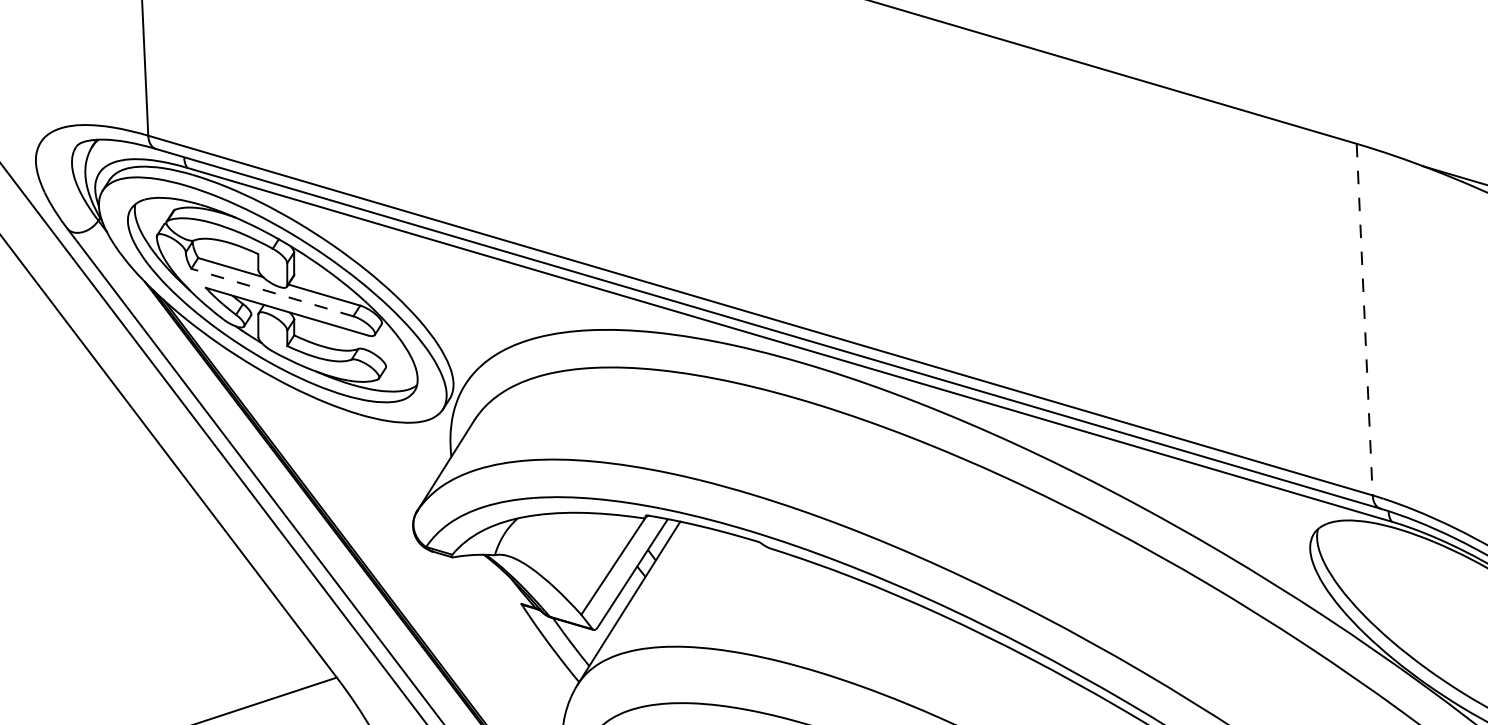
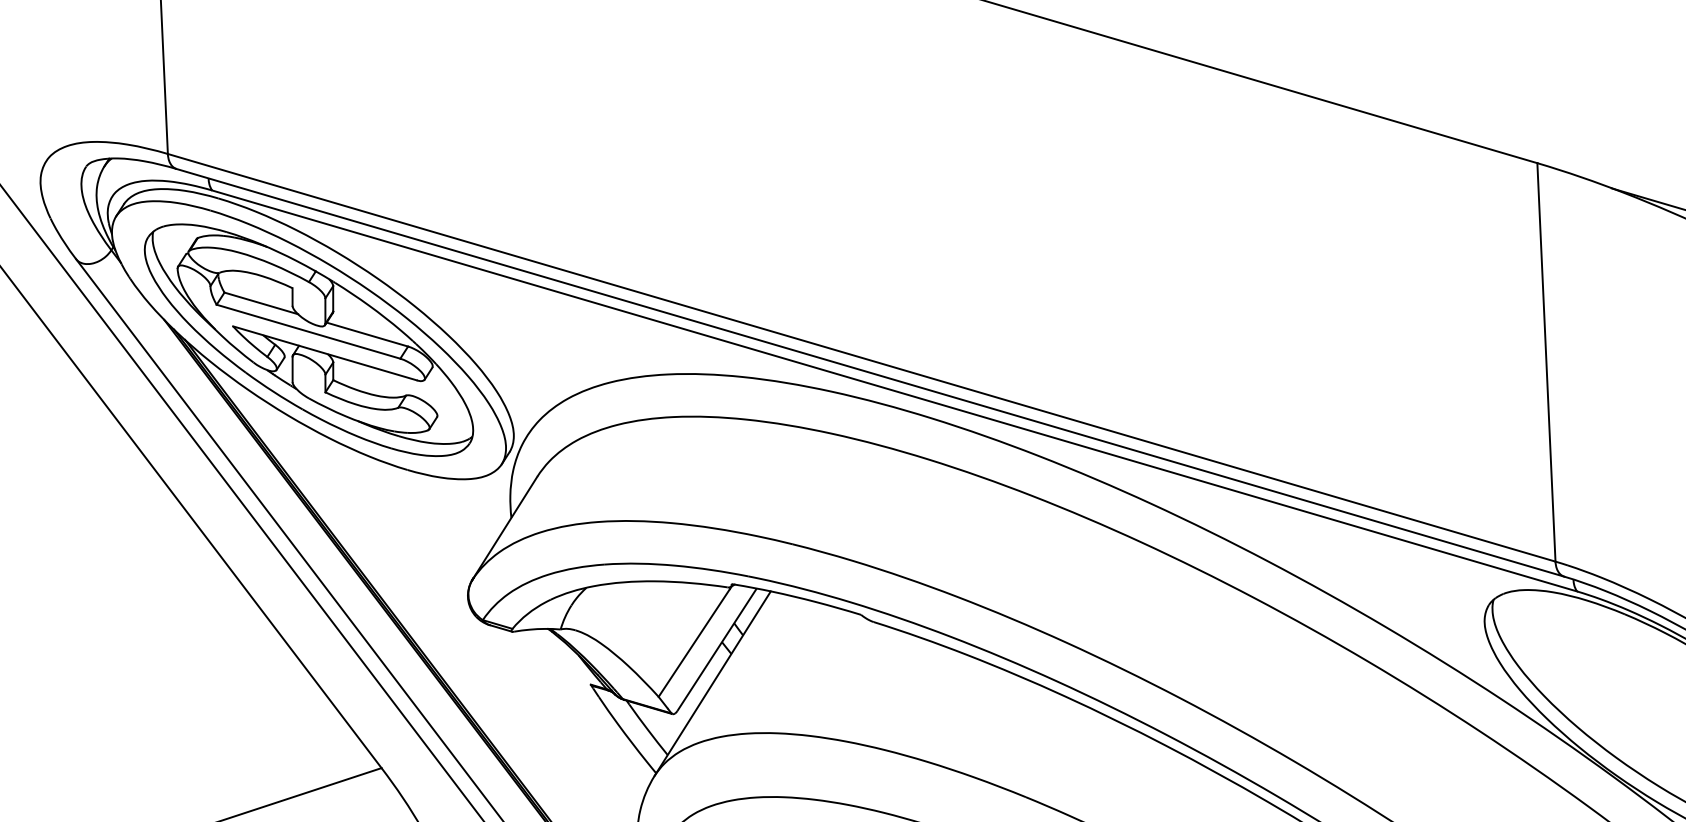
line: (272, 292) -> (308, 331), dashed -> solid
line: (1364, 319) -> (1546, 362), dashed -> solid

